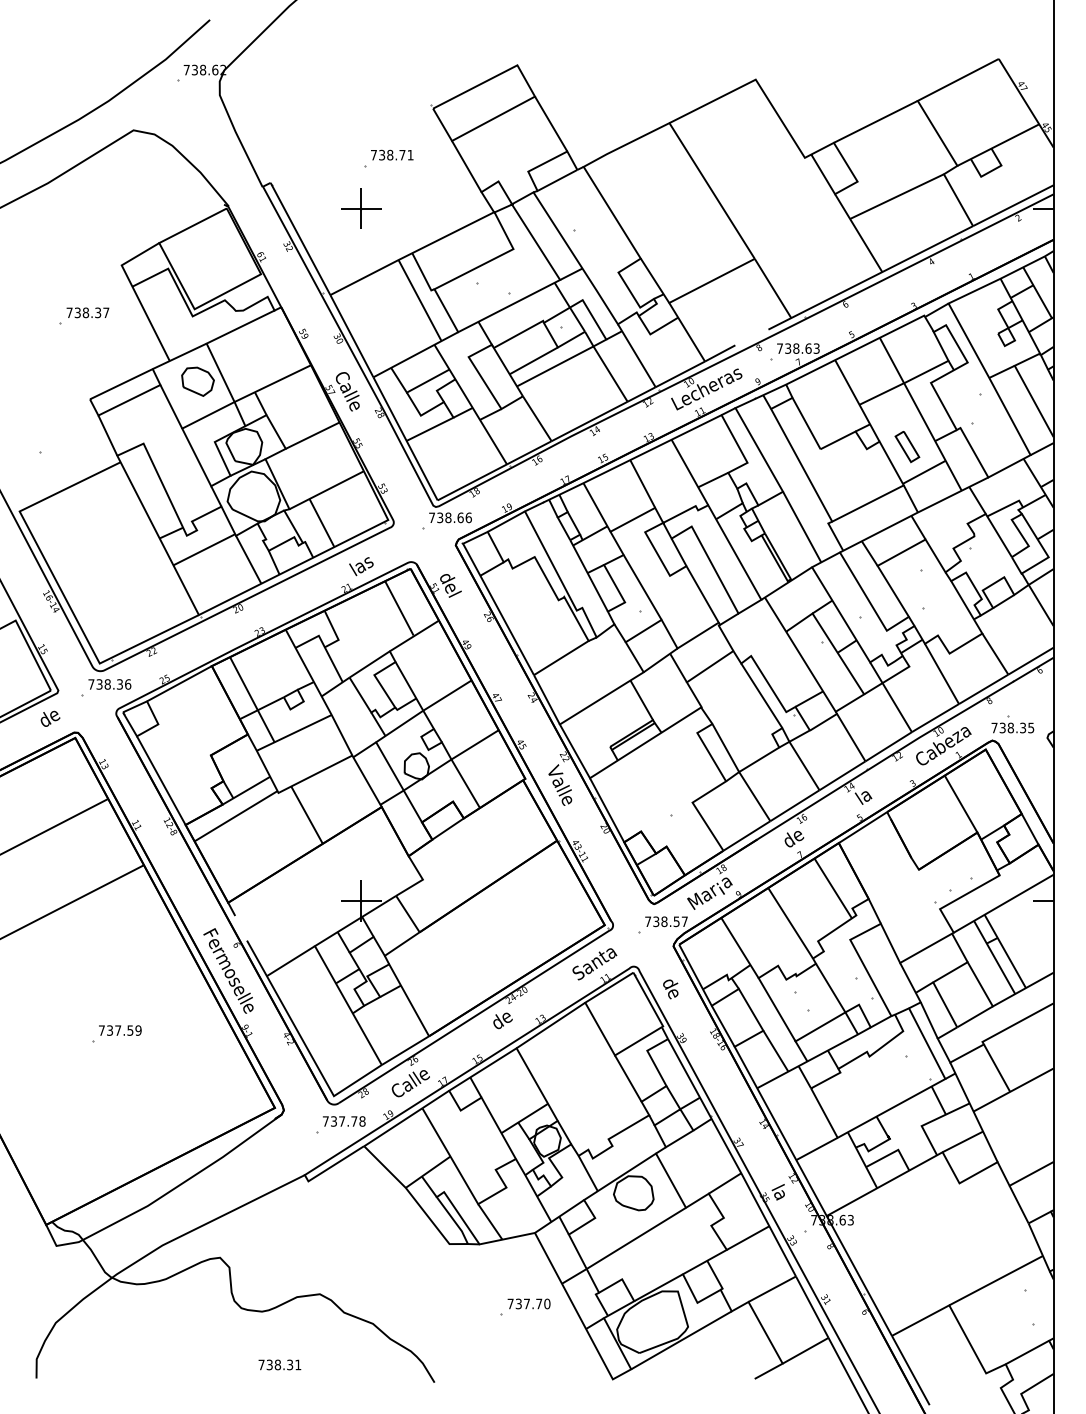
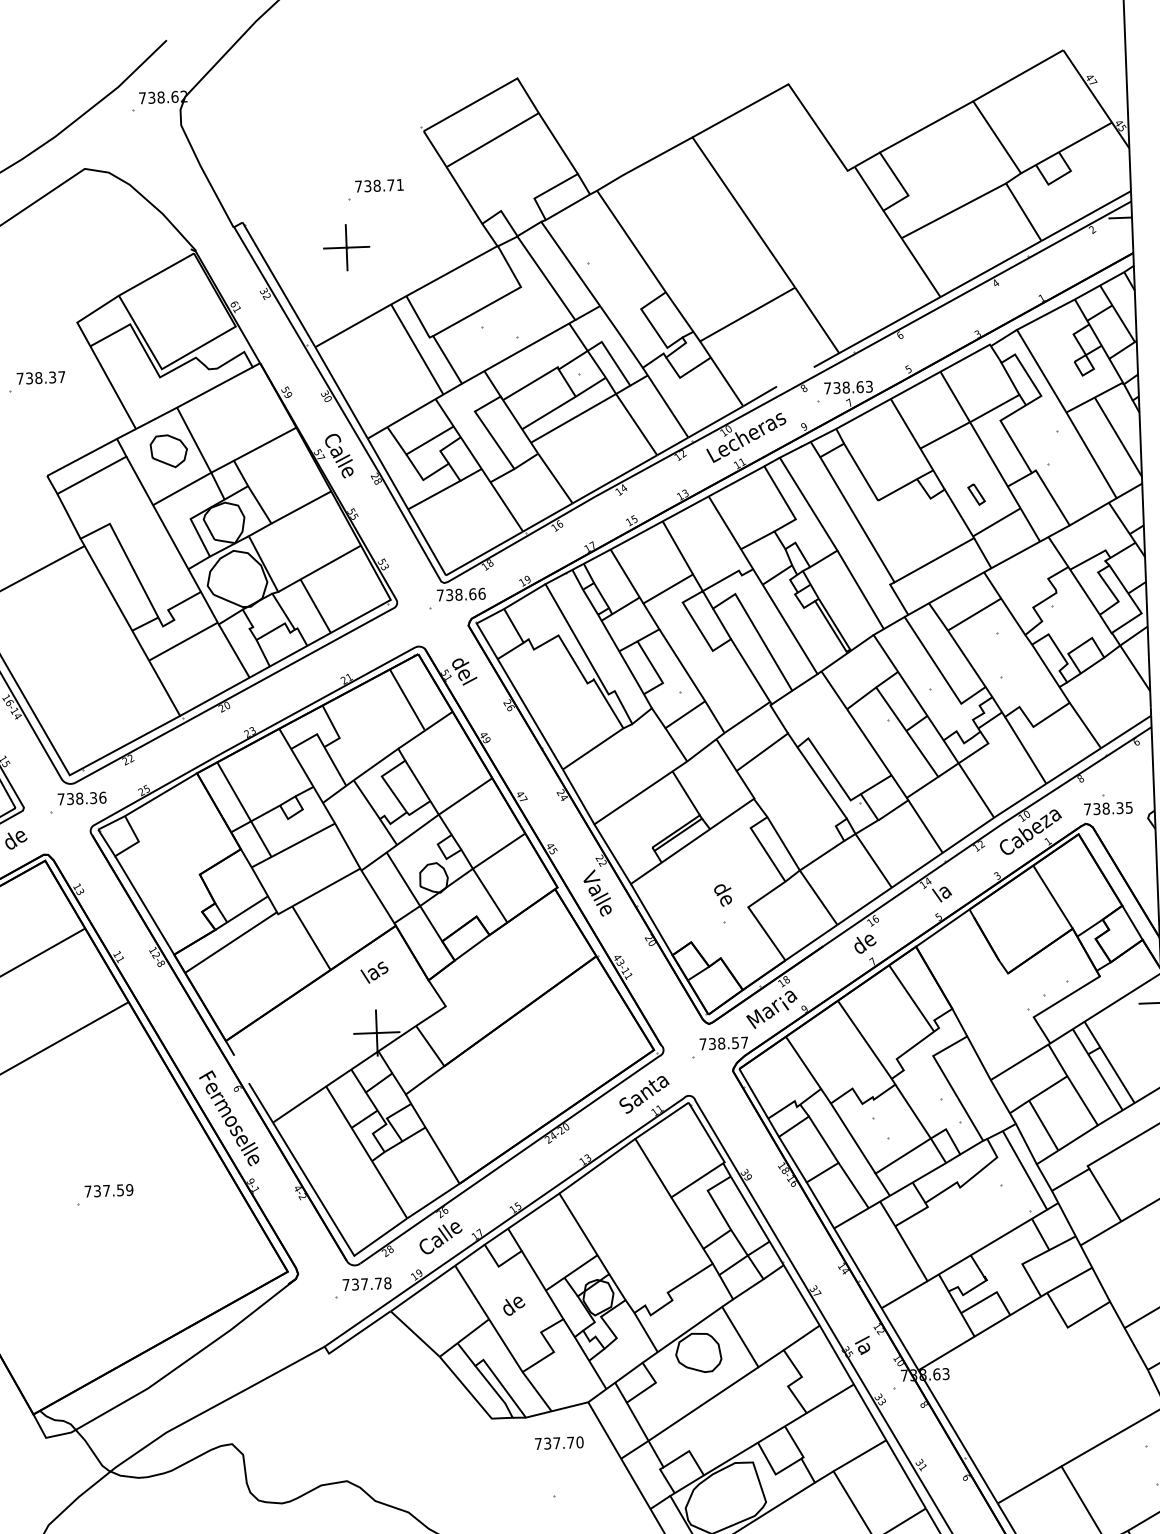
part: (907, 447) -> (976, 494), size x0.6
text: (361, 566) -> (374, 972), moved
text: (670, 989) -> (722, 895), moved
text: (502, 1020) -> (513, 1305), moved
text: (528, 1303) -> (558, 1442), moved

